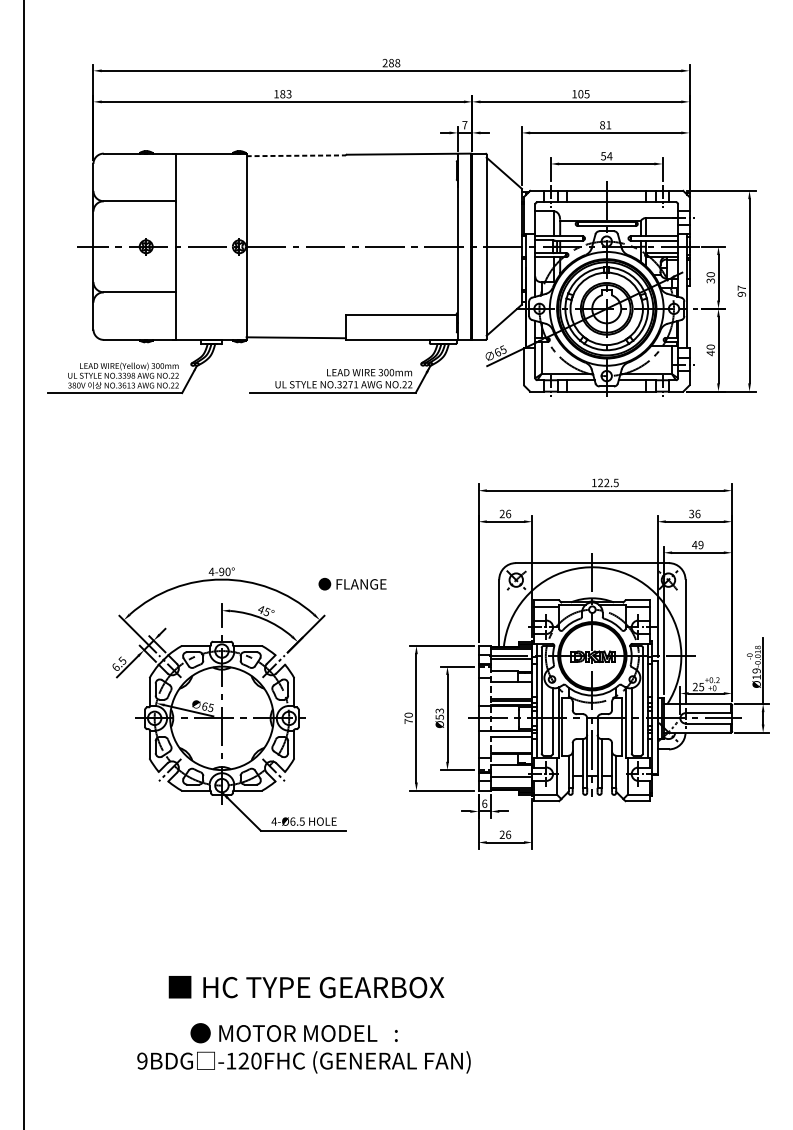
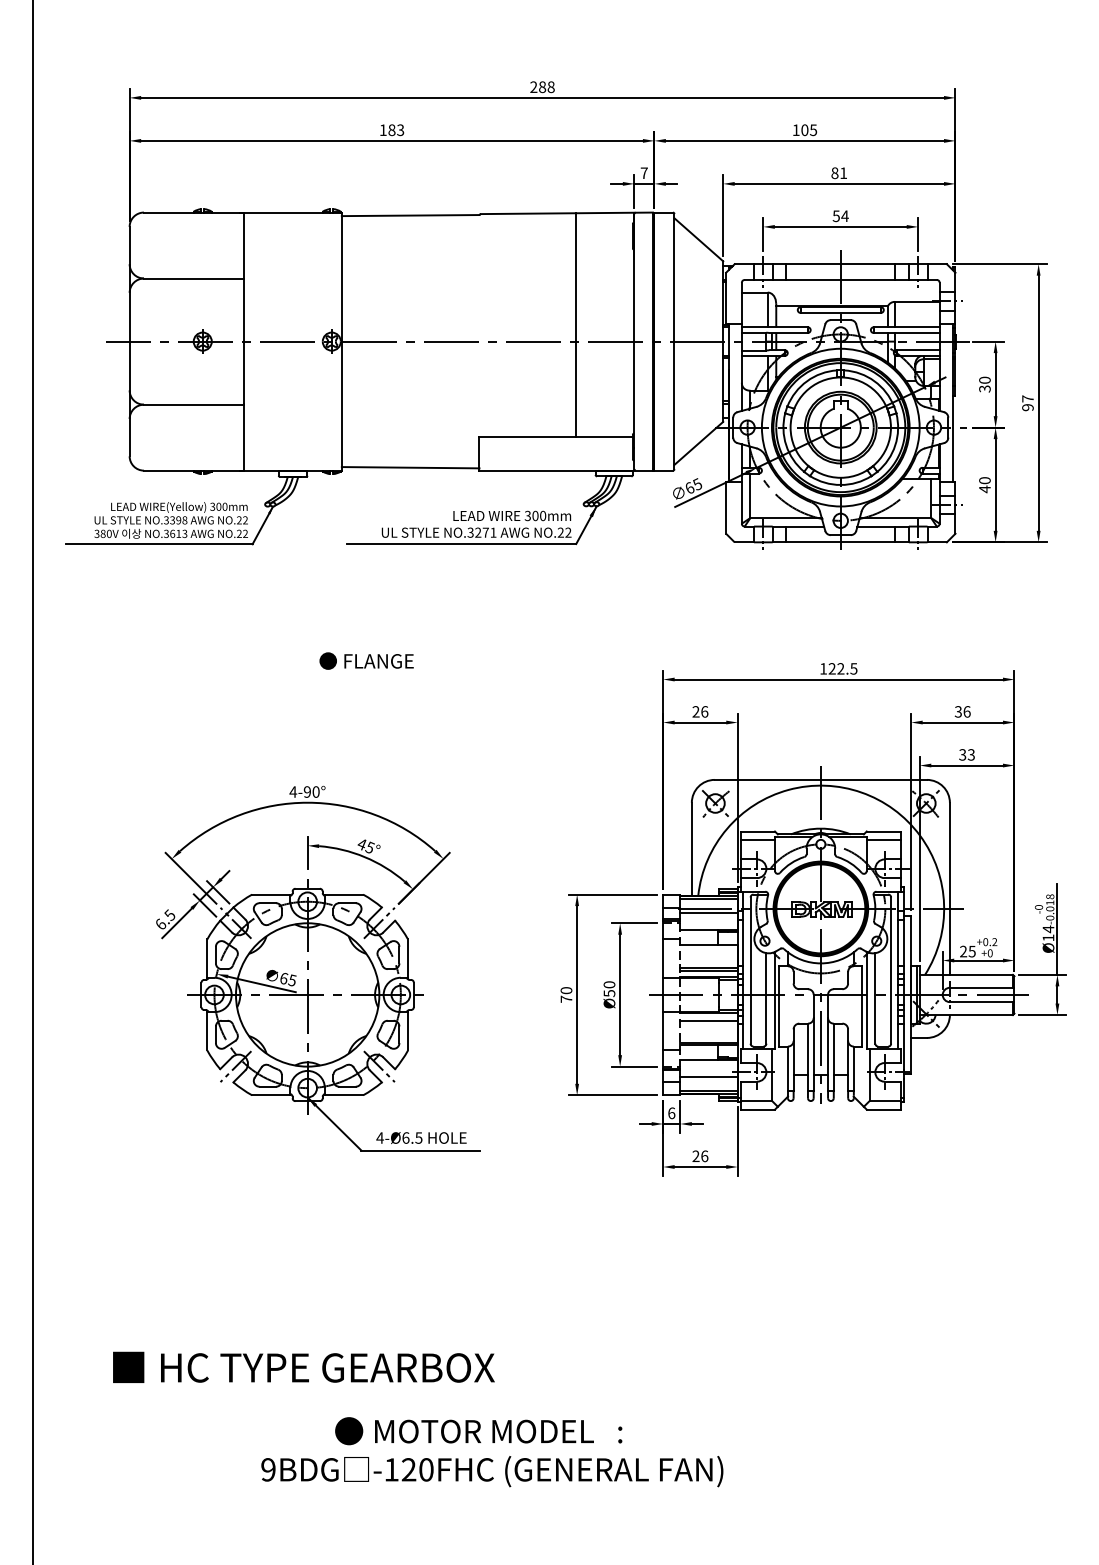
line: (296, 155) -> (410, 215), dashed -> solid
line: (415, 234) -> (575, 324), added
text: (697, 544) -> (966, 754), 49 -> 33
text: (352, 583) -> (366, 660), moved
text: (756, 671) -> (1048, 929), Ø19 -> Ø14
text: (439, 710) -> (609, 984), Ø53 -> Ø50
text: (306, 986) -> (303, 1366), moved
text: (304, 1048) -> (492, 1452), moved

